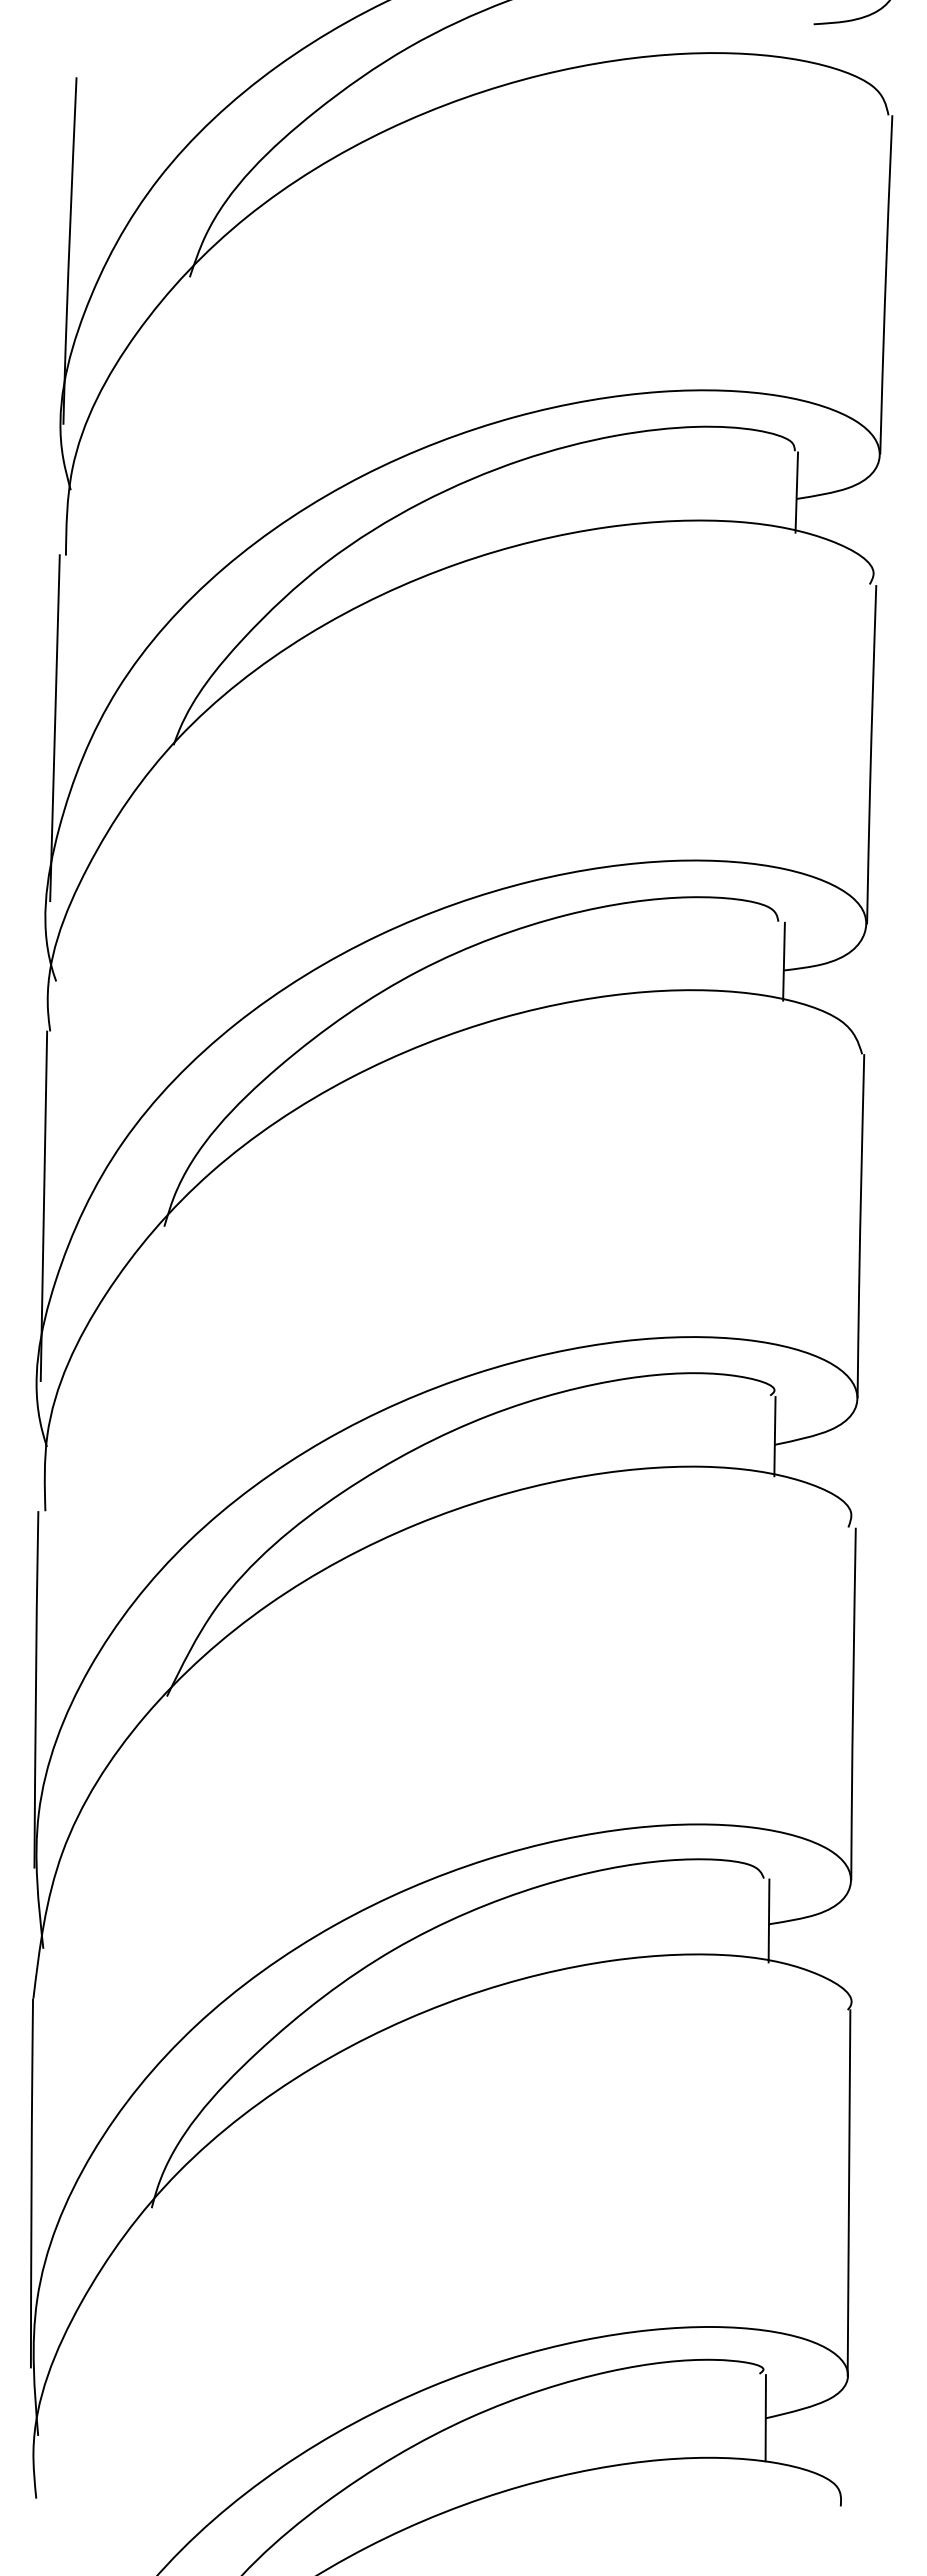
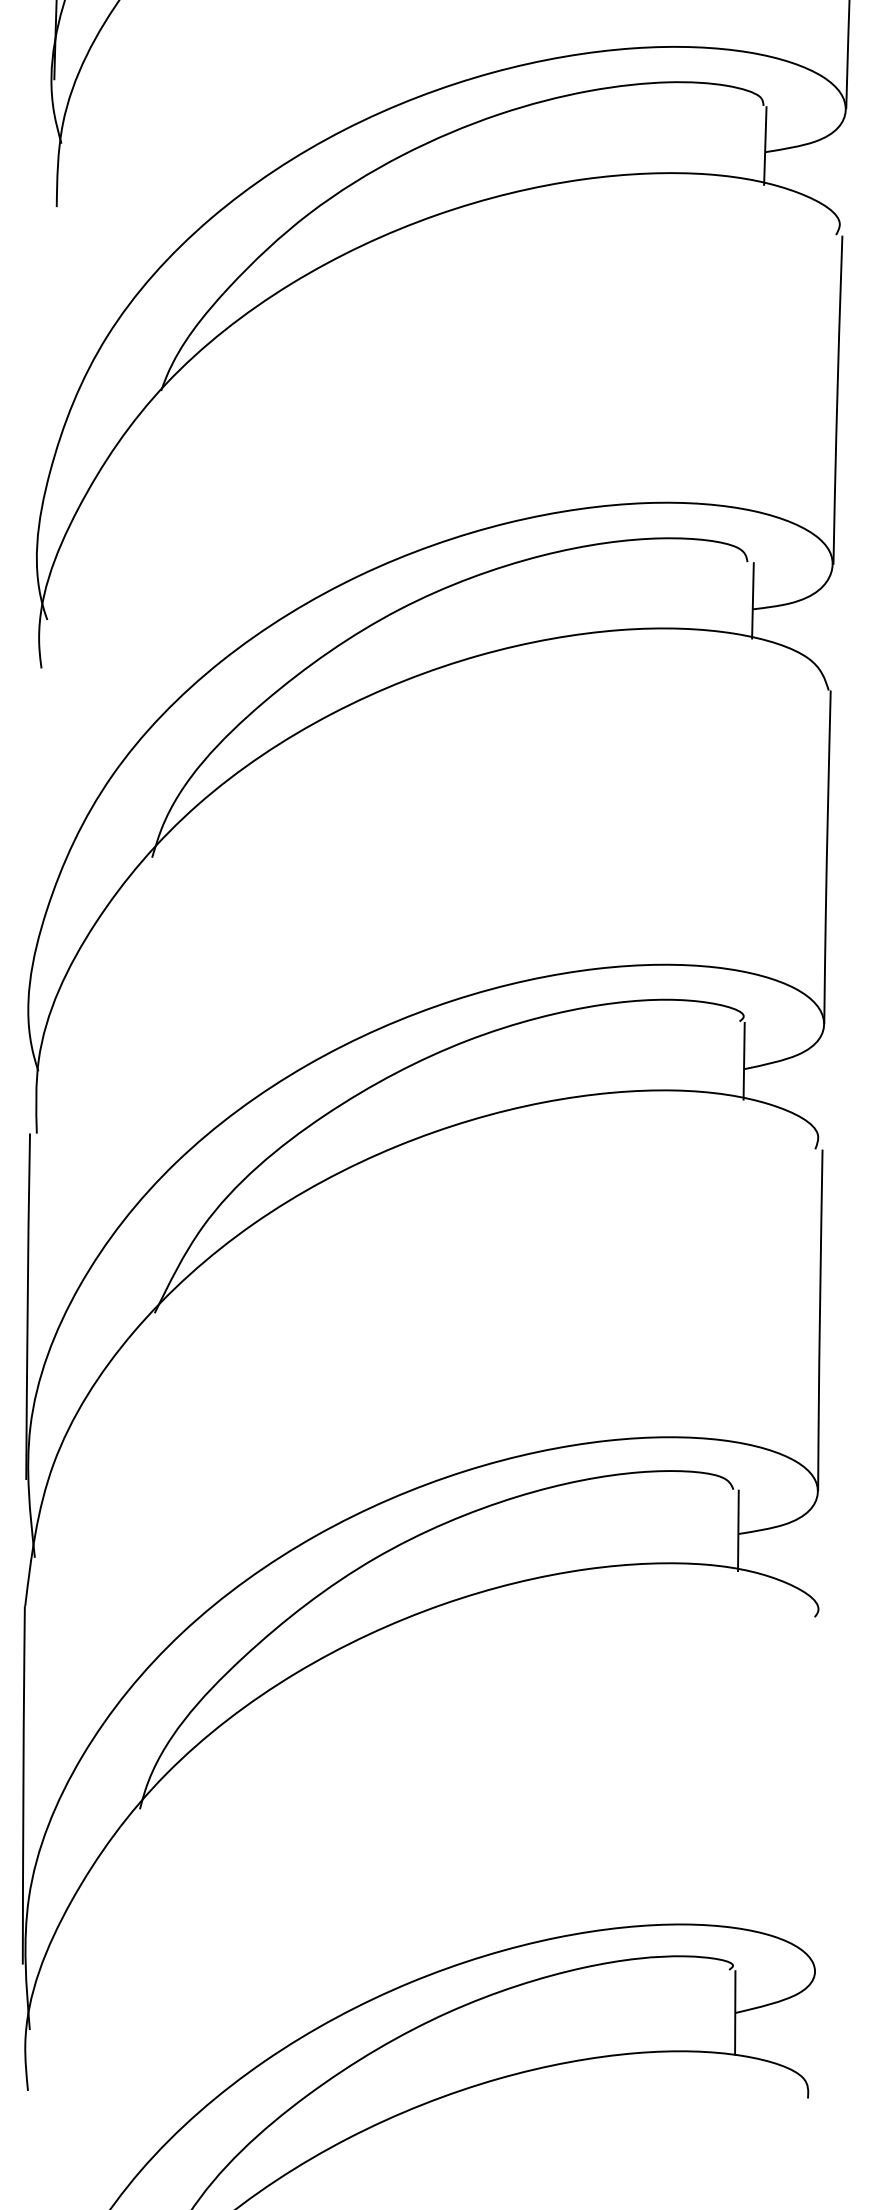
line: (54, 728) -> (45, 374), removed
line: (43, 1205) -> (35, 837), removed
line: (848, 2192) -> (815, 1794), removed

